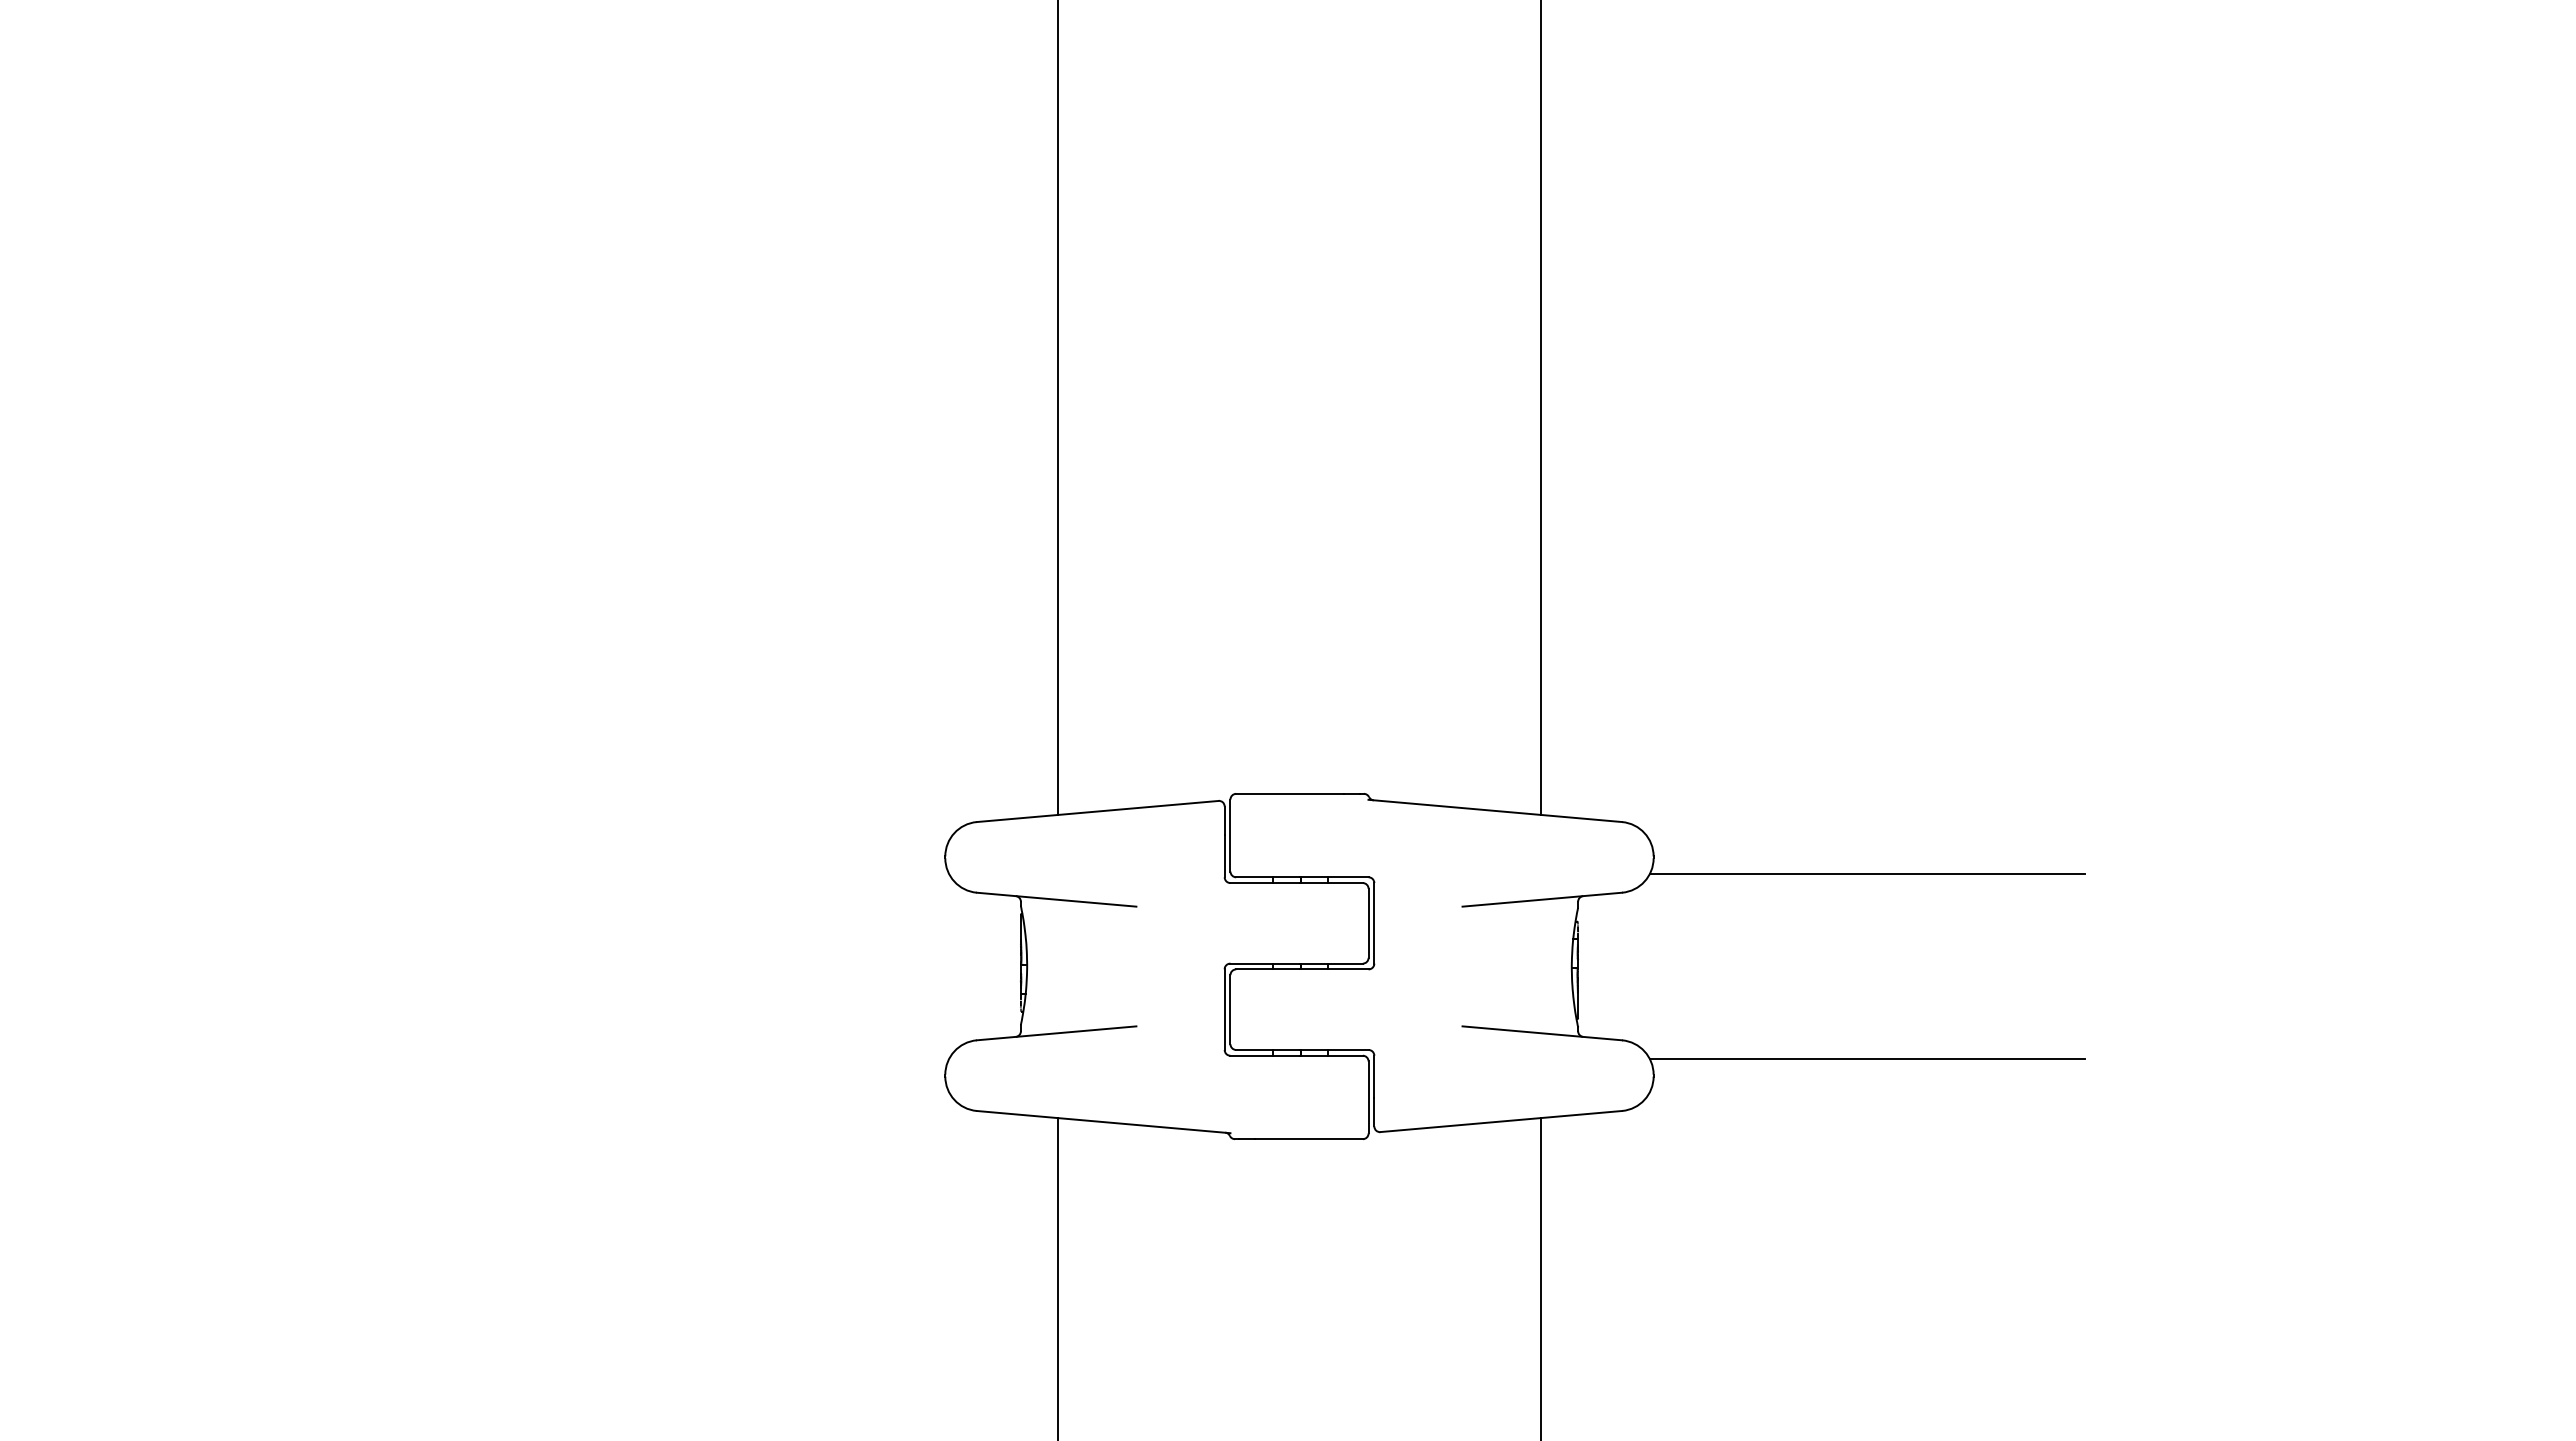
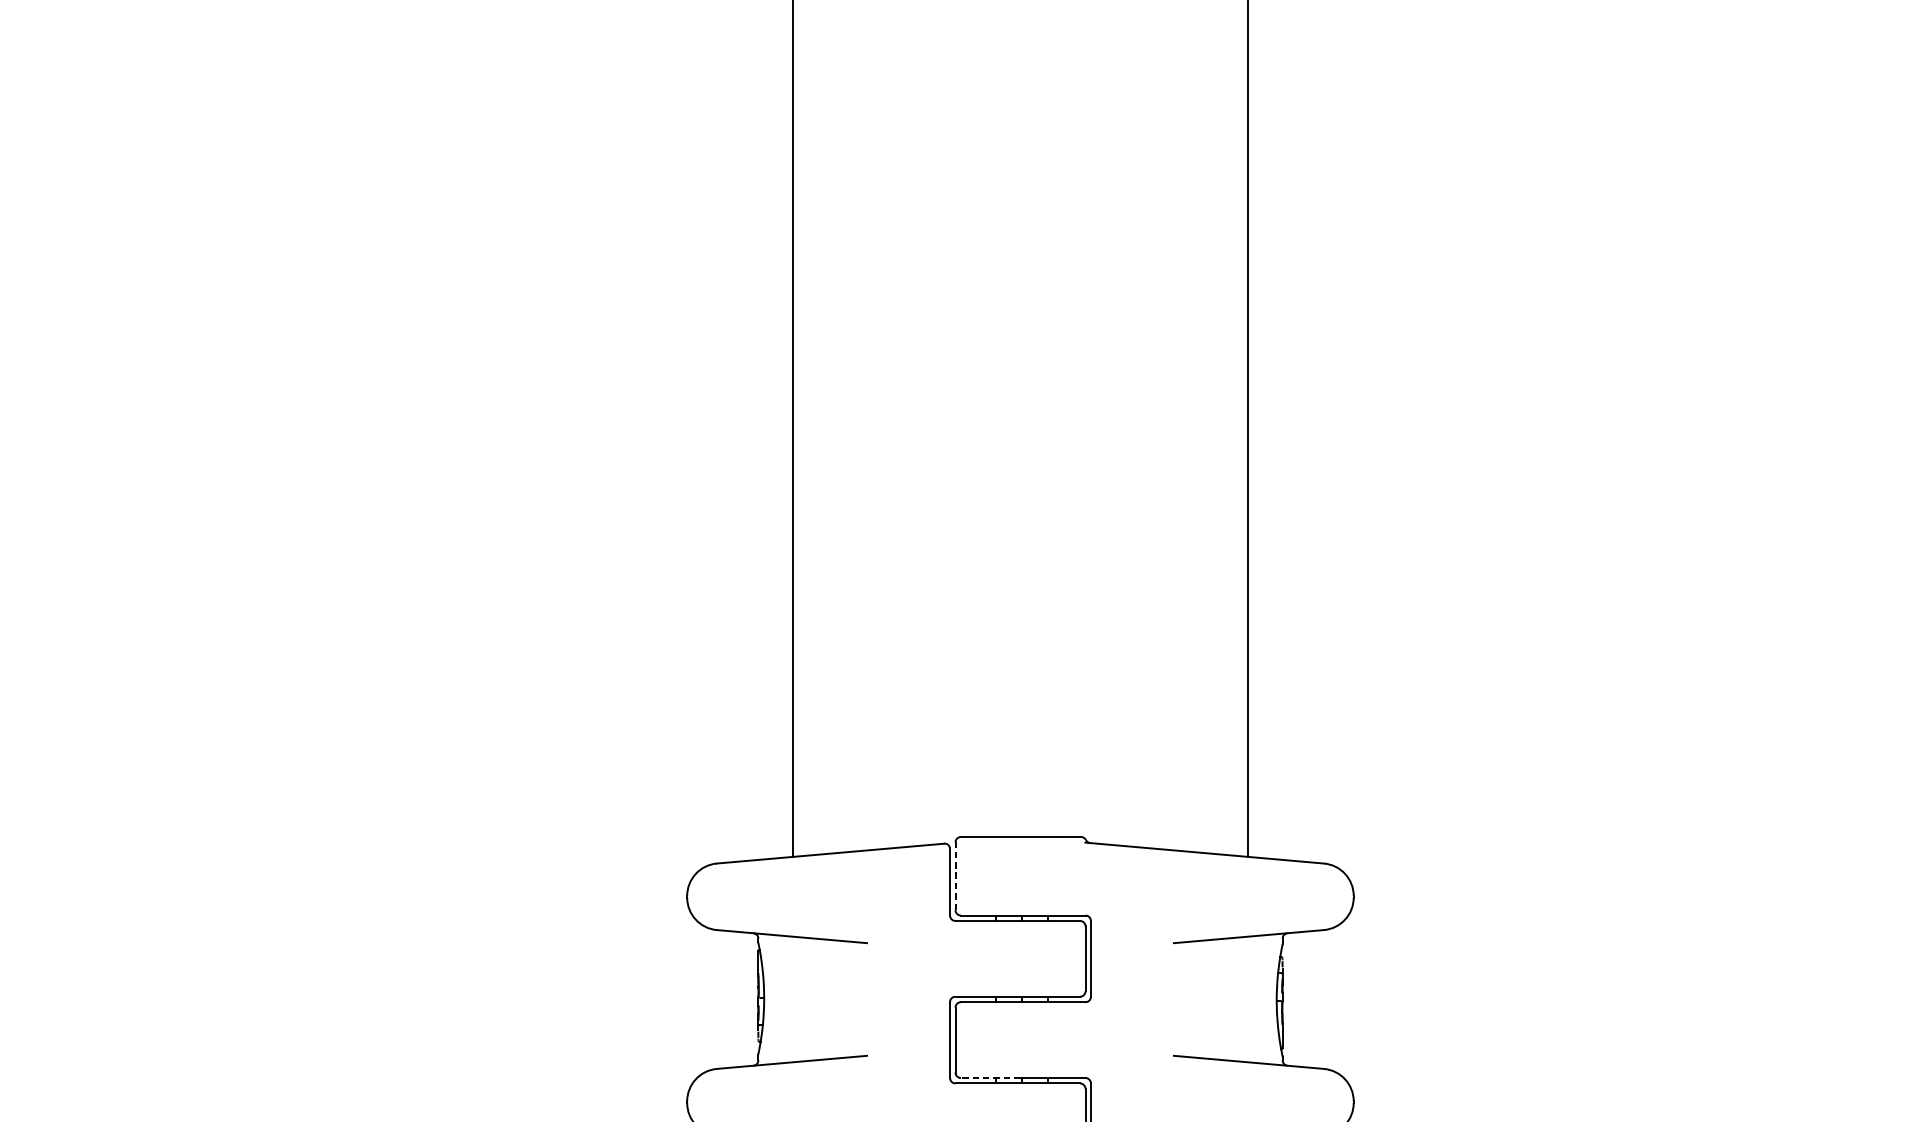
line: (1230, 835) -> (955, 876), solid -> dashed
line: (1866, 874) -> (1554, 912), removed
line: (1267, 1049) -> (990, 1077), solid -> dashed
line: (1866, 1058) -> (1554, 1086), removed

